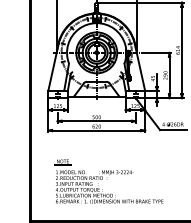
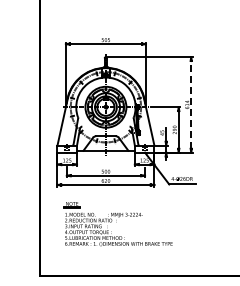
line: (182, 50) -> (191, 104), solid -> dashed
part: (108, 182) -> (117, 224), moved

